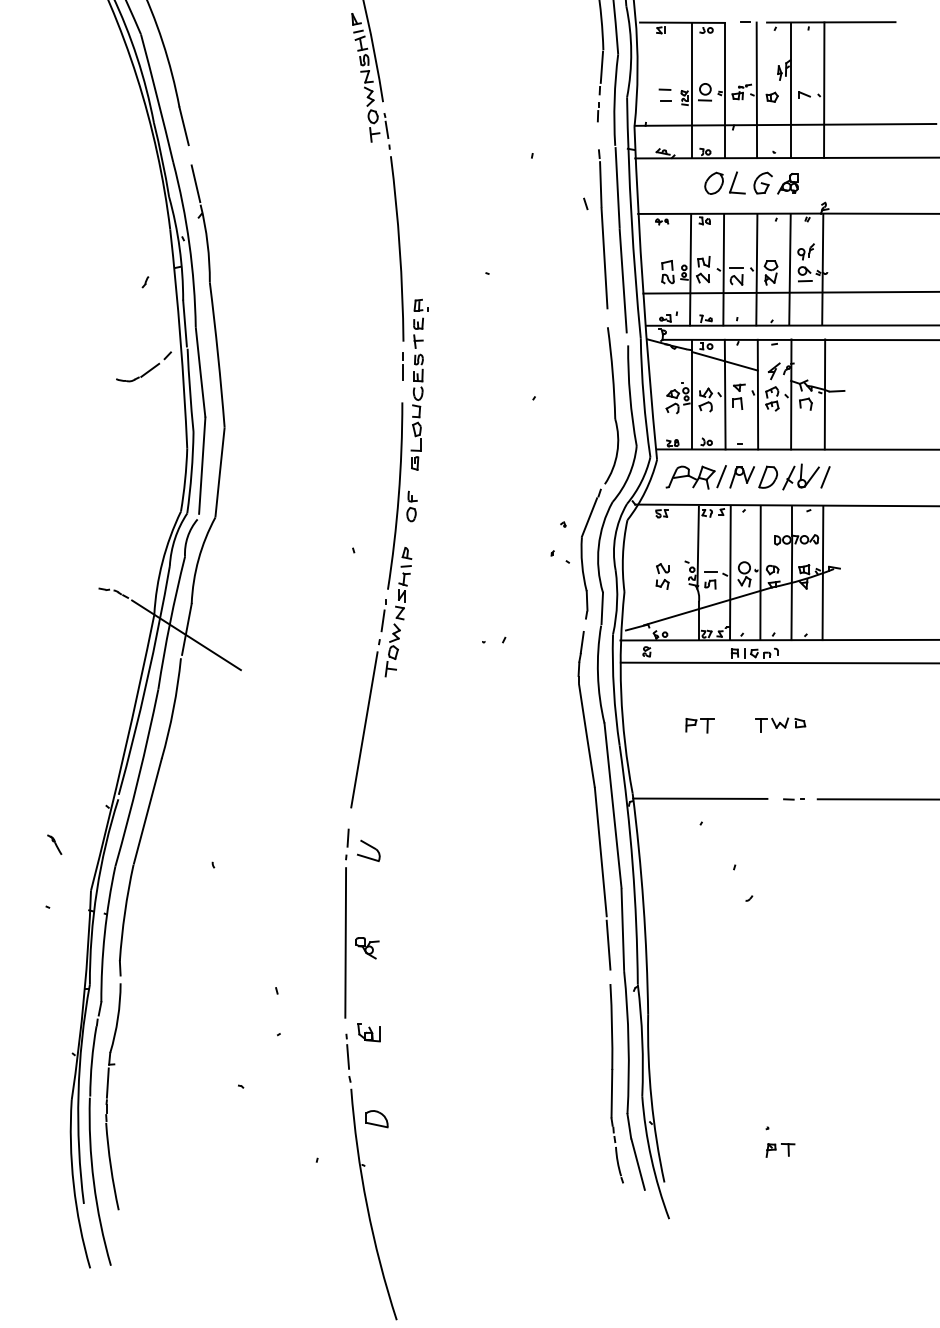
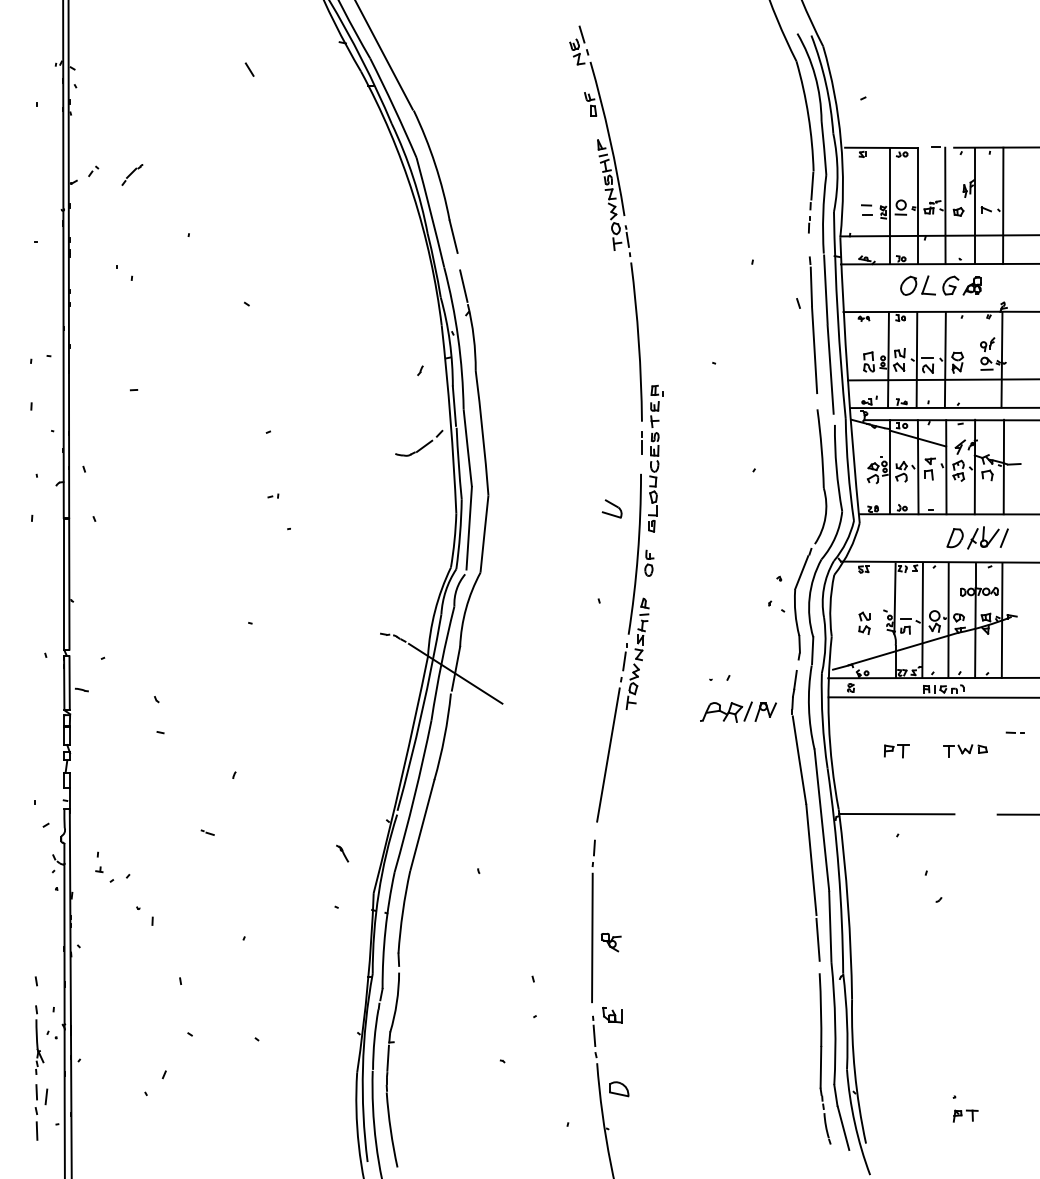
line: (789, 269) -> (973, 359), removed
part: (710, 476) -> (738, 711), moved
part: (793, 799) -> (1014, 732), moved
part: (367, 850) -> (611, 508), moved

